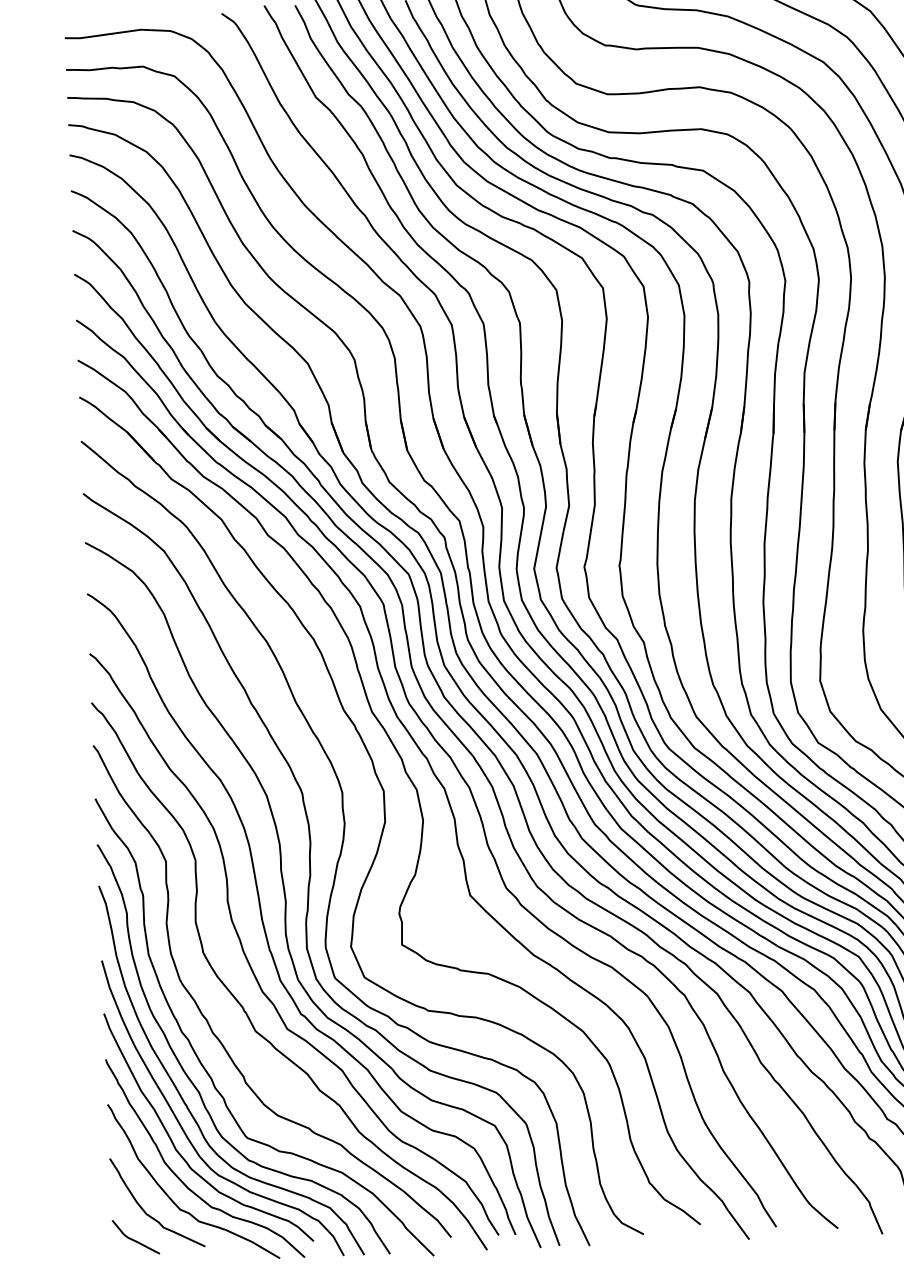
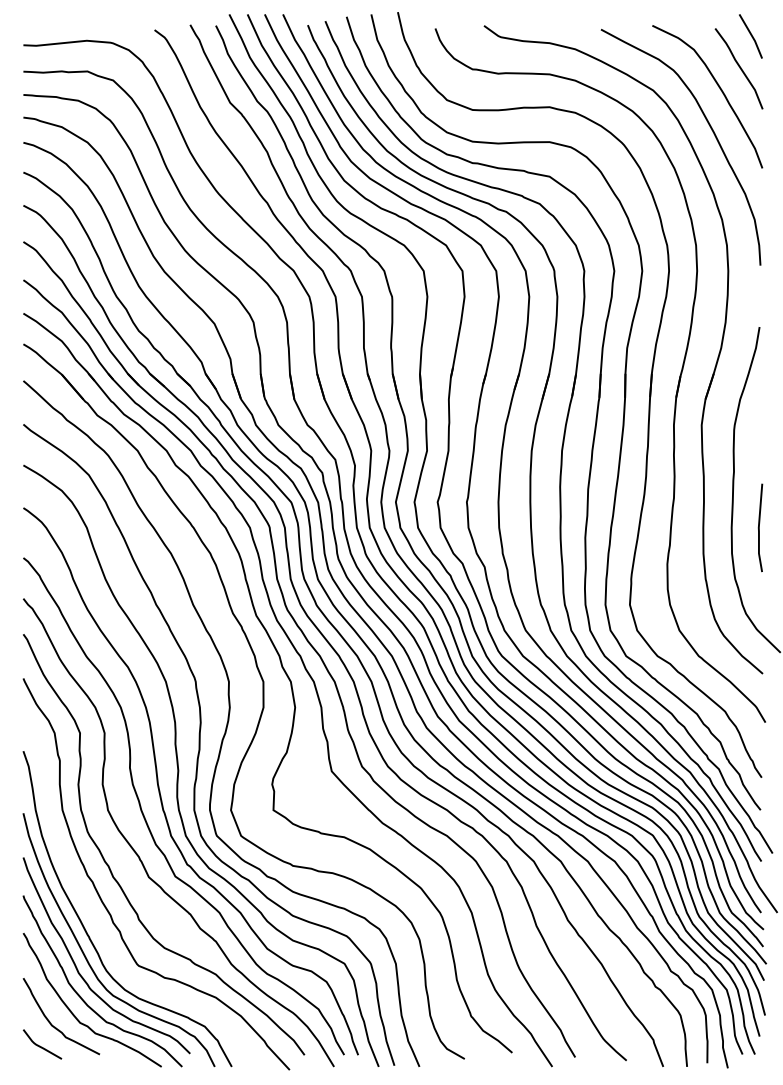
curve: (193, 1082) -> (95, 917), removed

